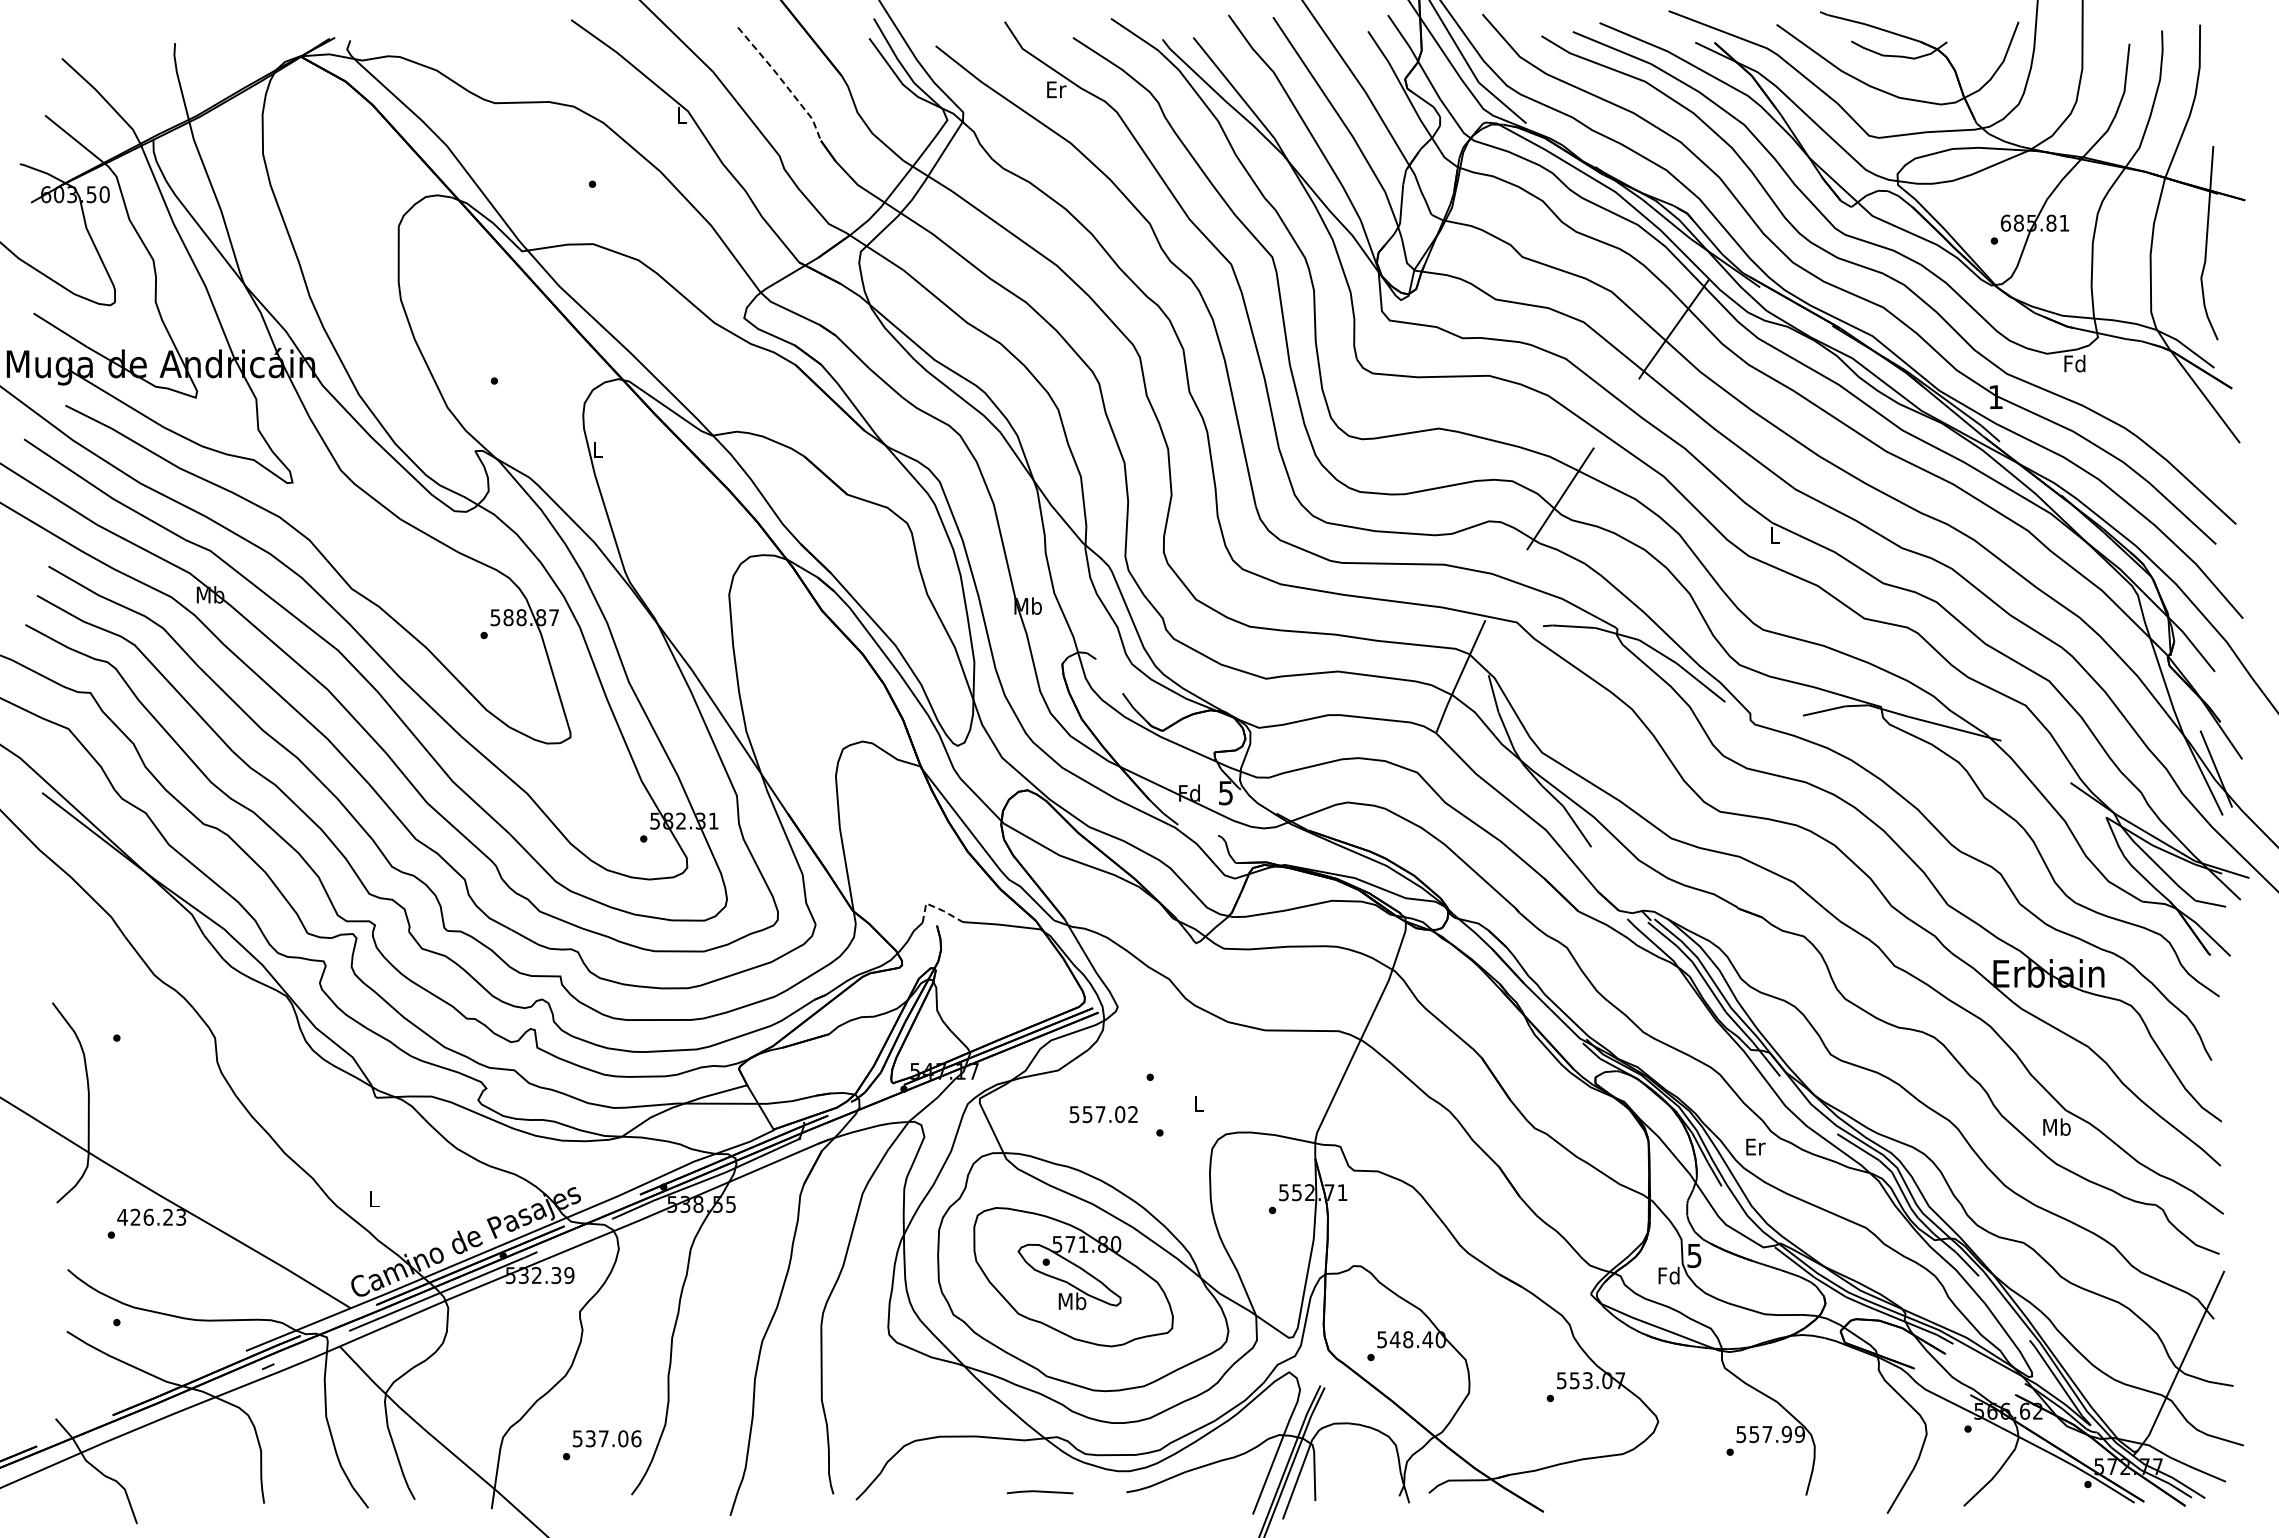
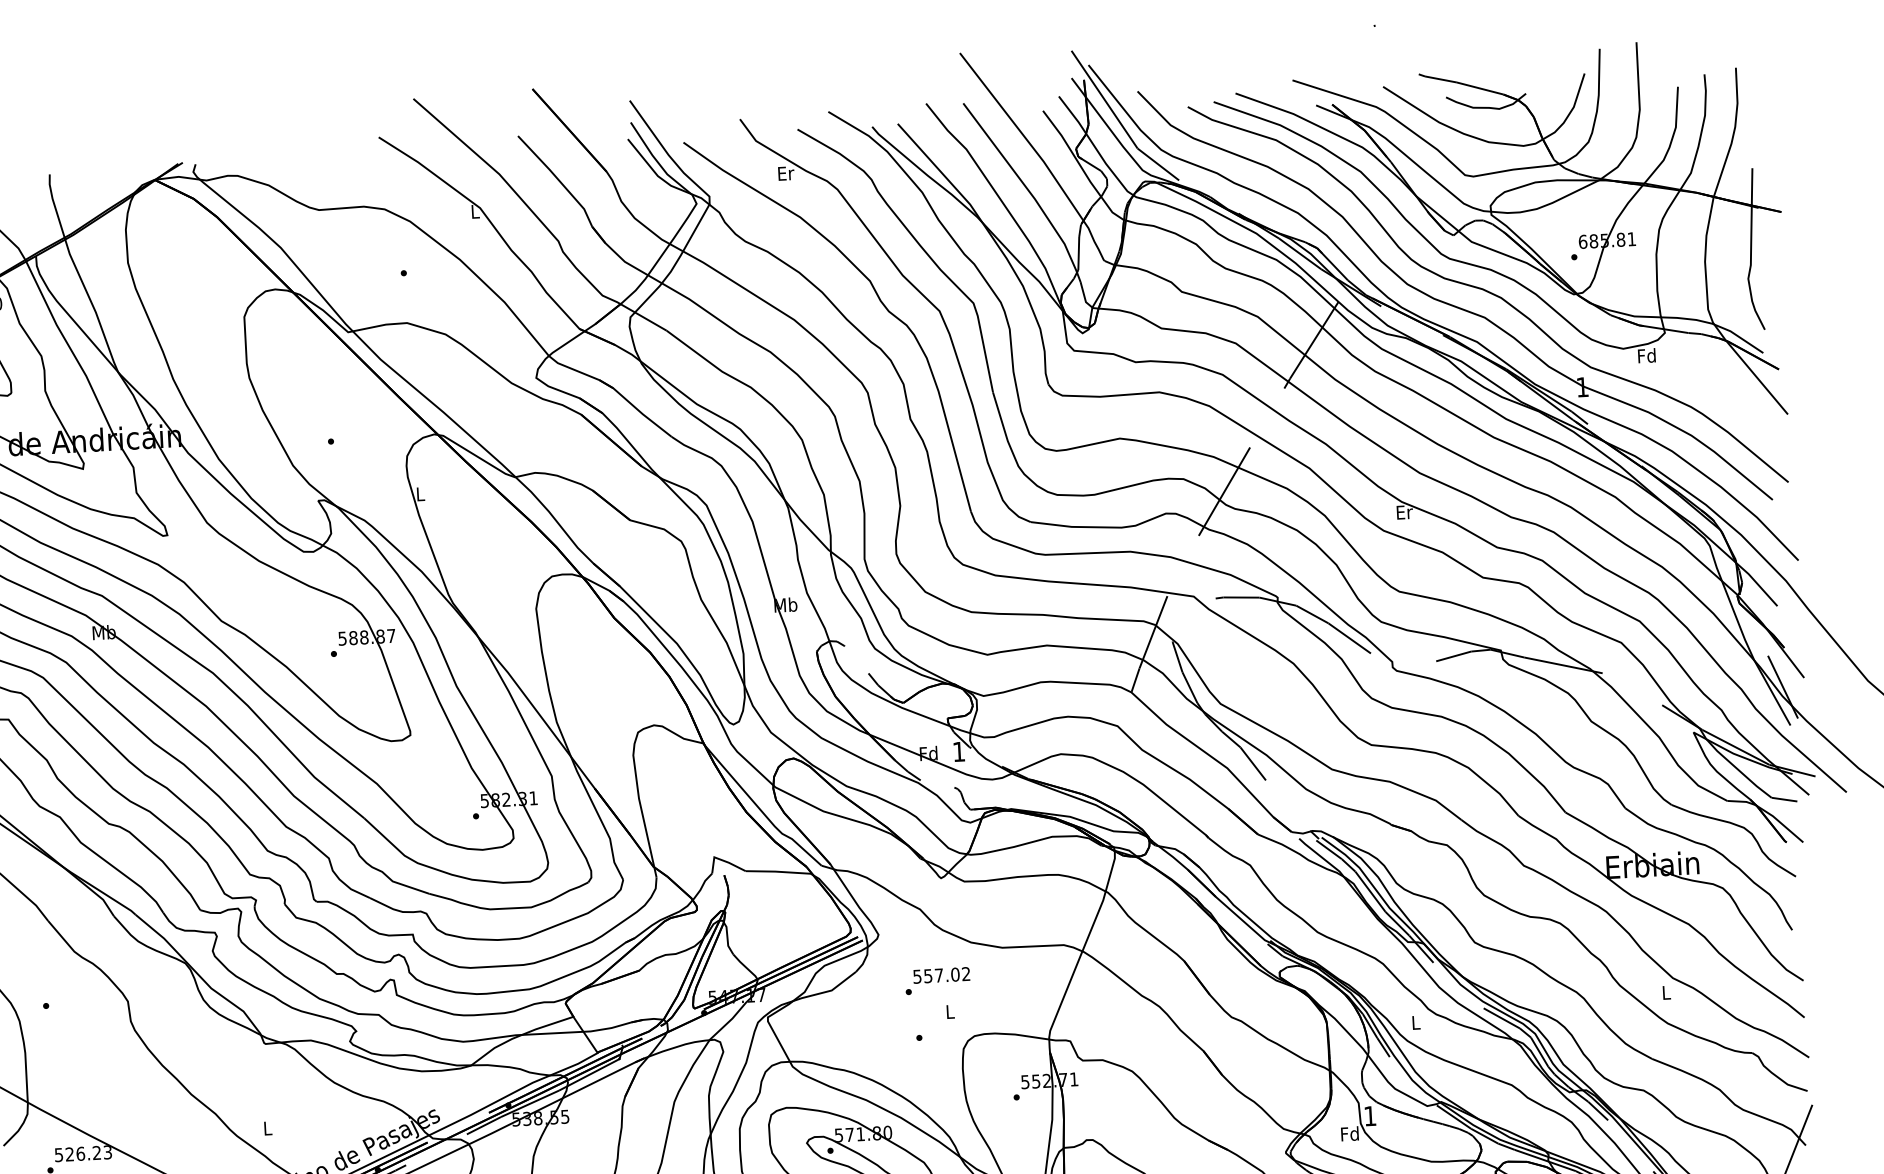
line: (783, 82) -> (558, 179), dashed -> solid
text: (1774, 535) -> (1404, 512), L -> Er
text: (1225, 793) -> (958, 752), 5 -> 1
line: (936, 907) -> (723, 860), dashed -> solid
text: (1103, 1114) -> (941, 975), moved
text: (2056, 1126) -> (1665, 992), Mb -> L
text: (1755, 1146) -> (1416, 1022), Er -> L
text: (122, 1217) -> (58, 1155), 426.23 -> 526.23
text: (1694, 1256) -> (1370, 1116), 5 -> 1

